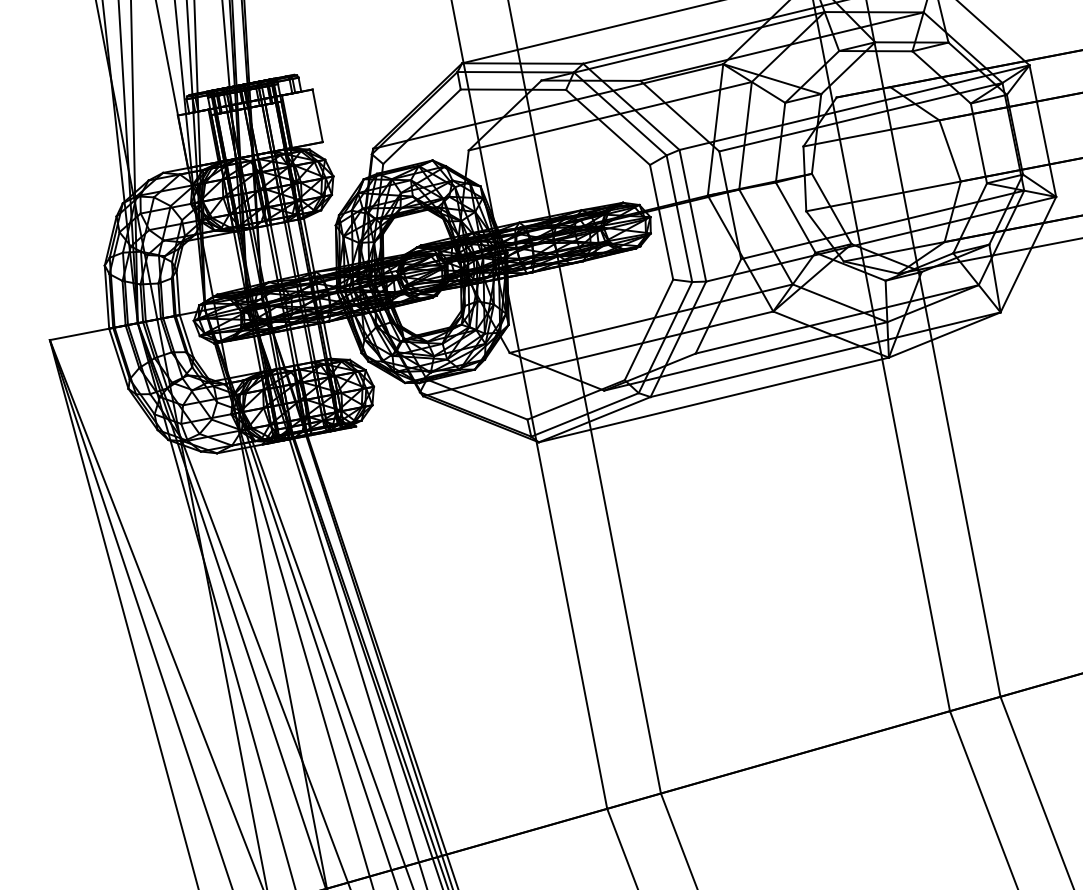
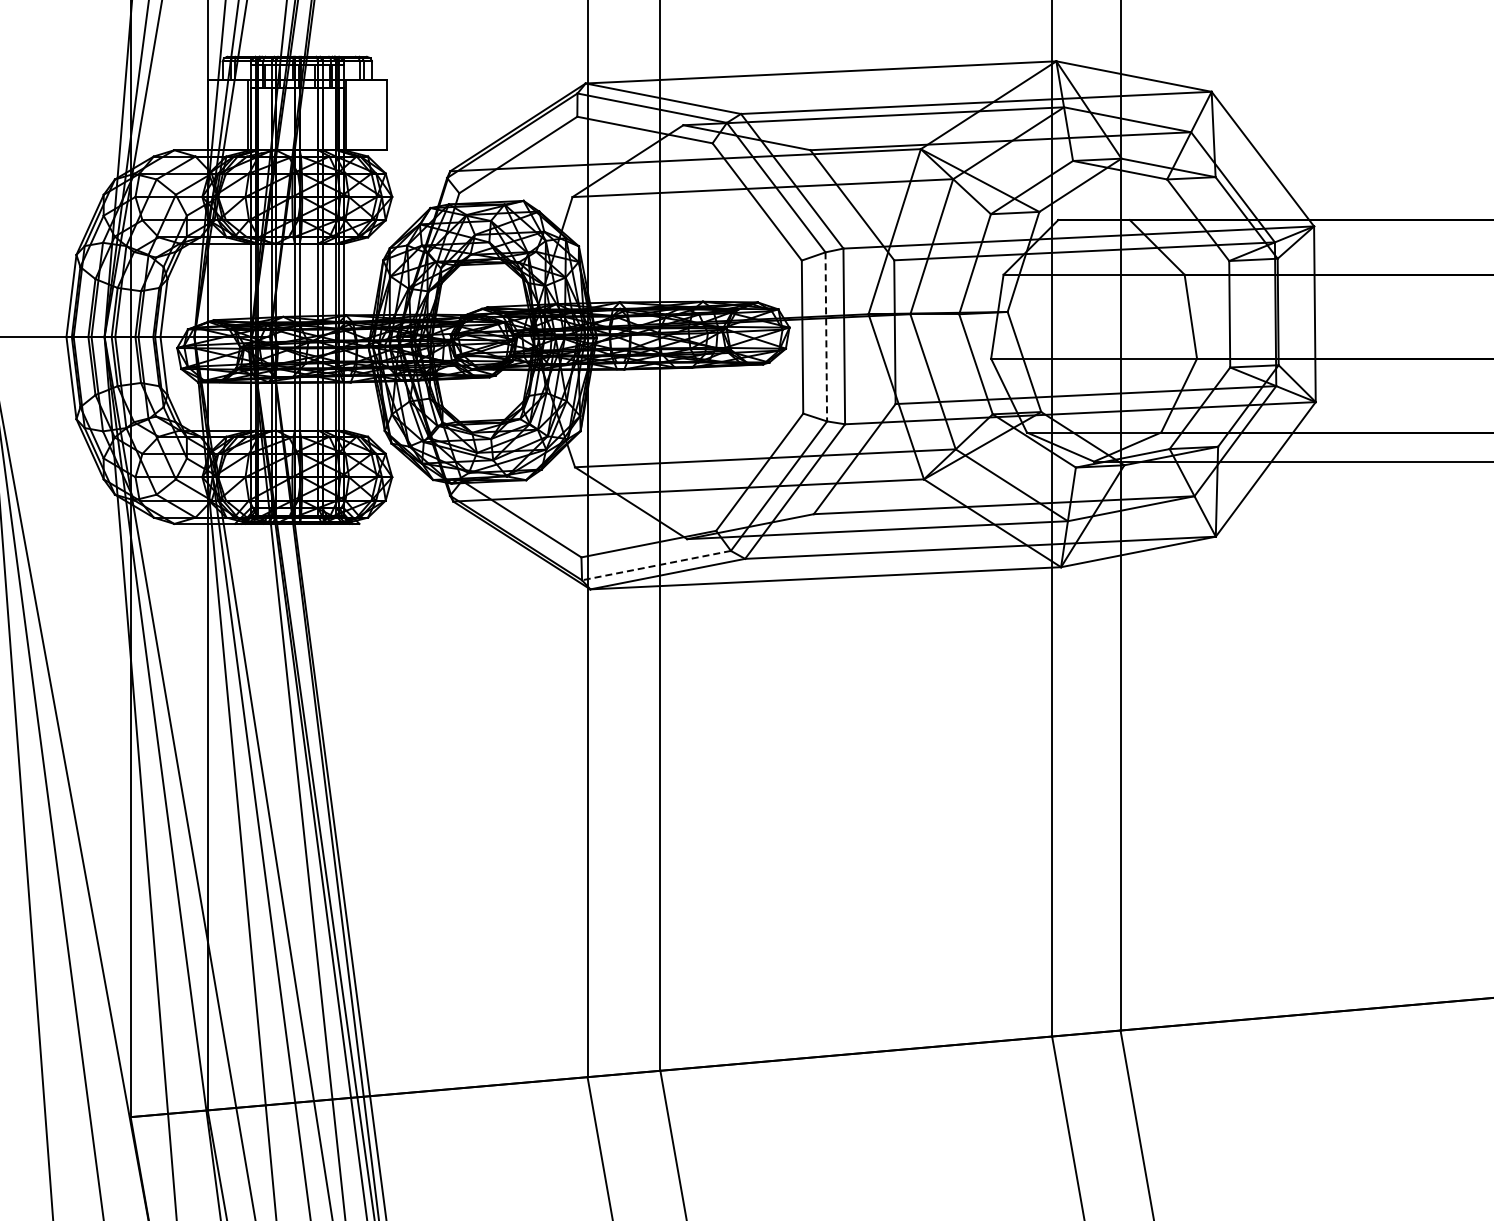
line: (679, 218) -> (826, 336), solid -> dashed
line: (585, 414) -> (656, 565), solid -> dashed

